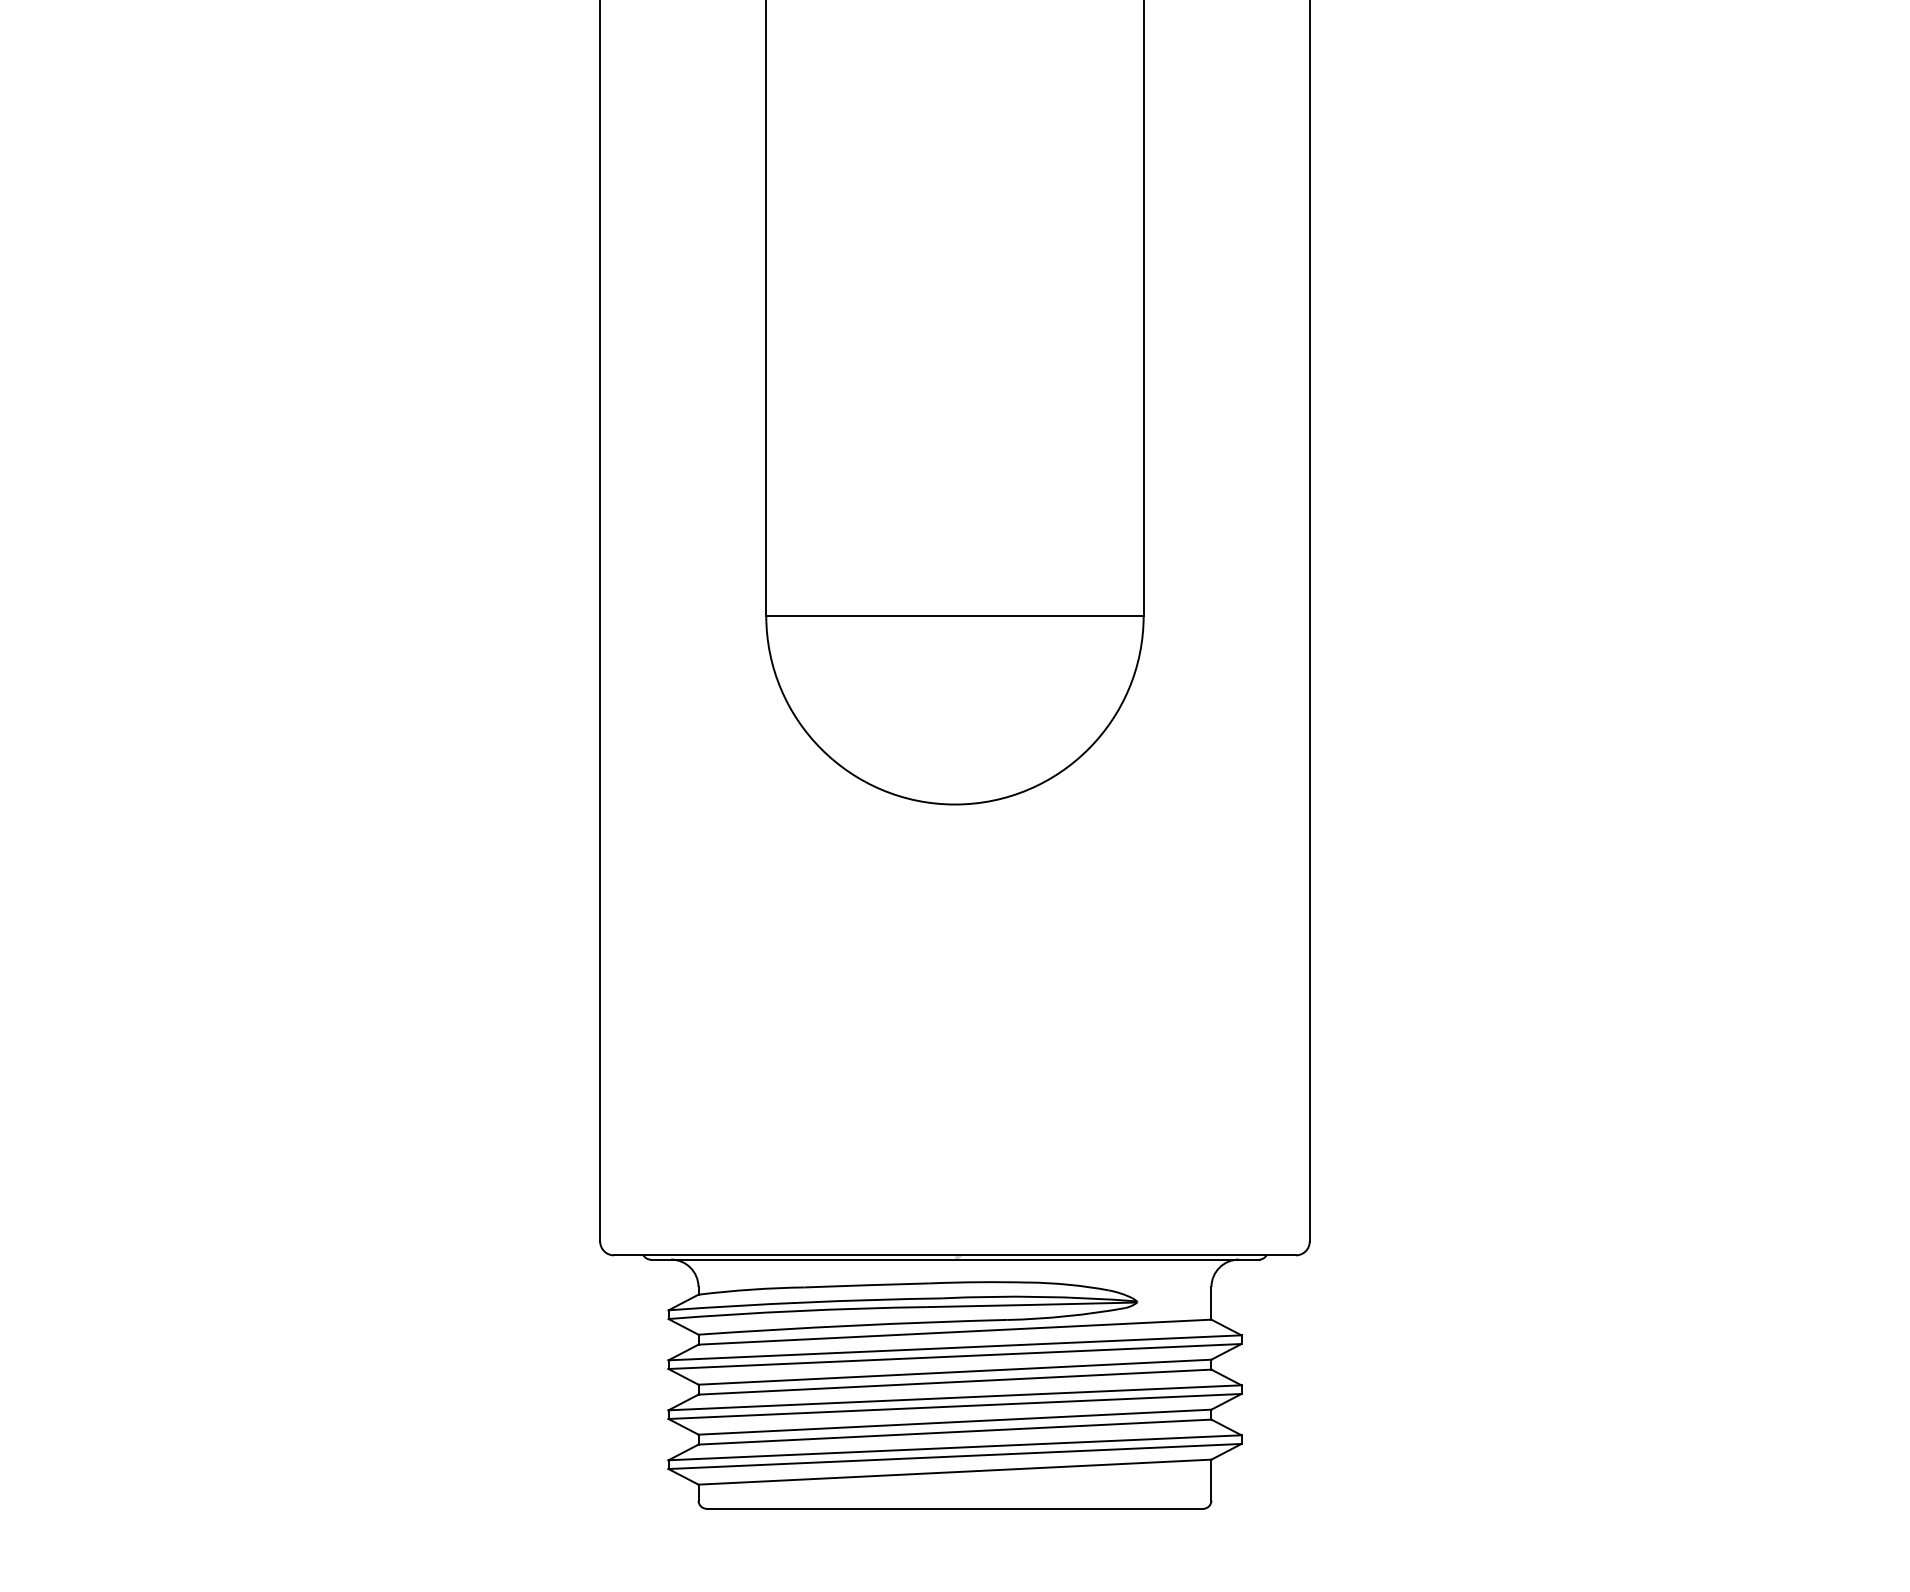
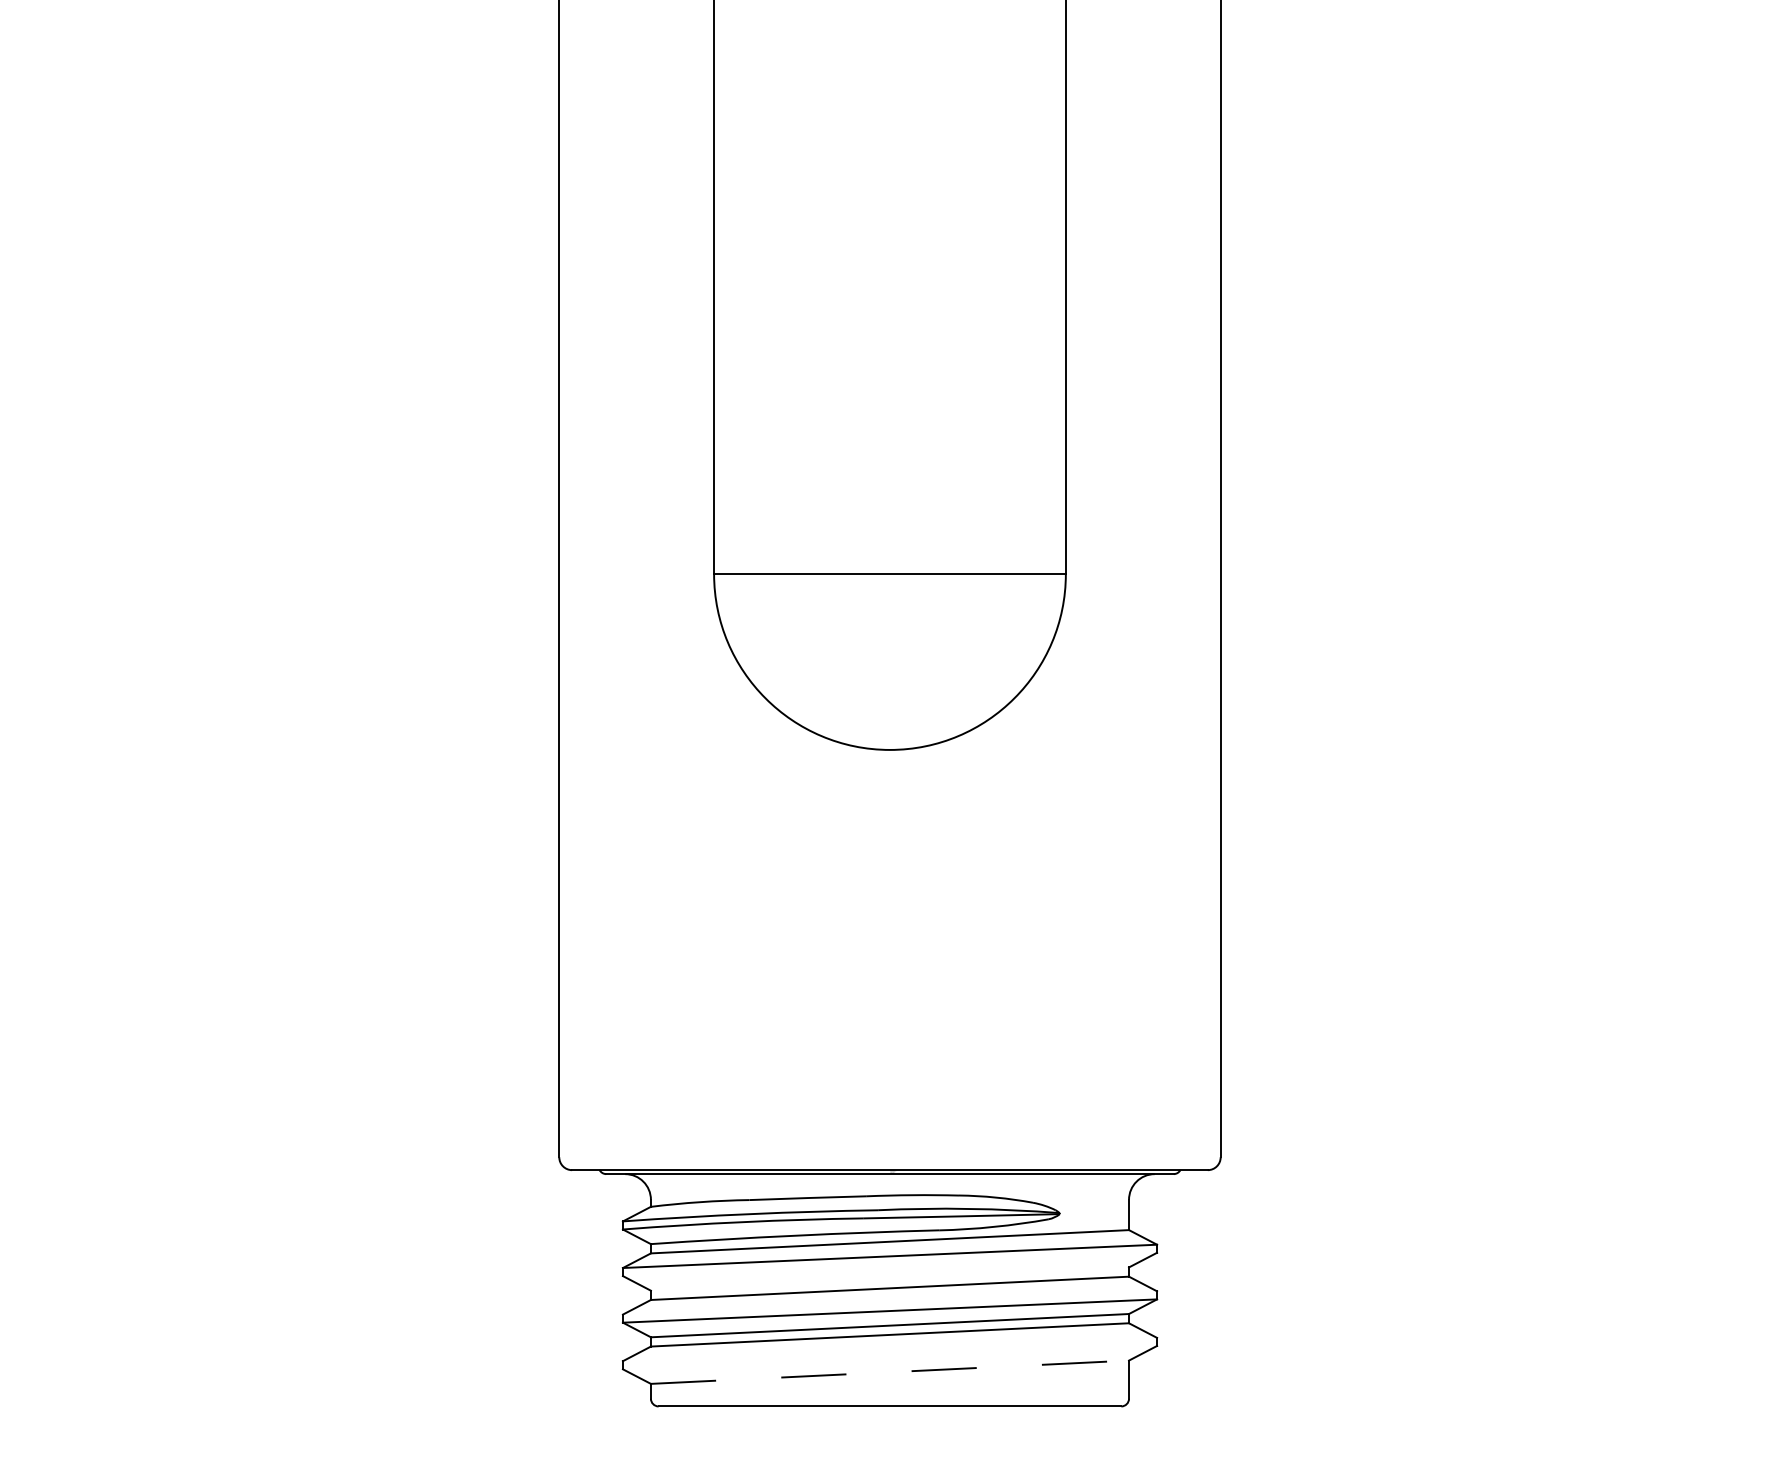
line: (954, 1356) -> (889, 1264), removed
line: (954, 1371) -> (889, 1278), removed
line: (954, 1397) -> (889, 1302), removed
line: (954, 1447) -> (889, 1349), removed
line: (954, 1456) -> (889, 1357), removed
line: (954, 1472) -> (889, 1372), solid -> dashed

